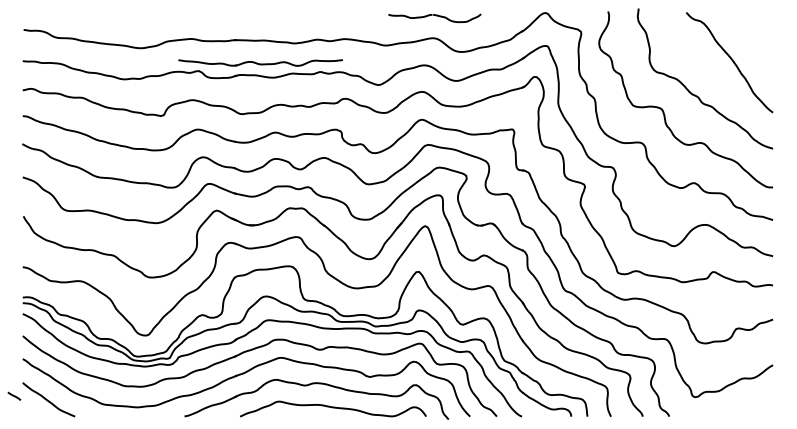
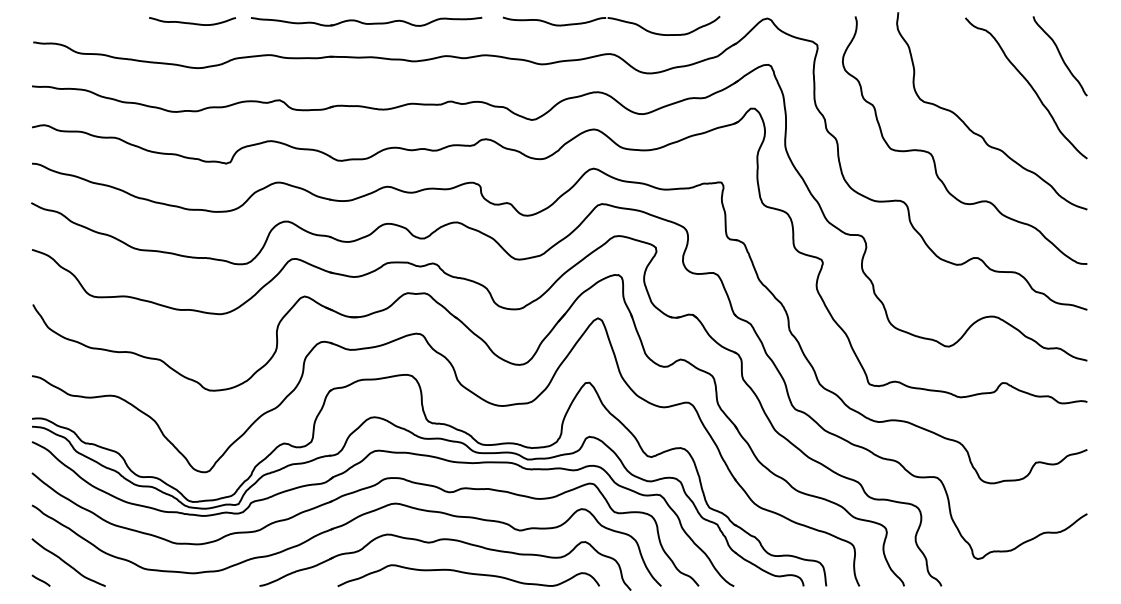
curve: (136, 15) -> (192, 22), added
part: (434, 17) -> (611, 25), size x1.67
curve: (753, 39) -> (1059, 55), added
part: (260, 62) -> (366, 21), moved
line: (13, 396) -> (40, 580), moved

